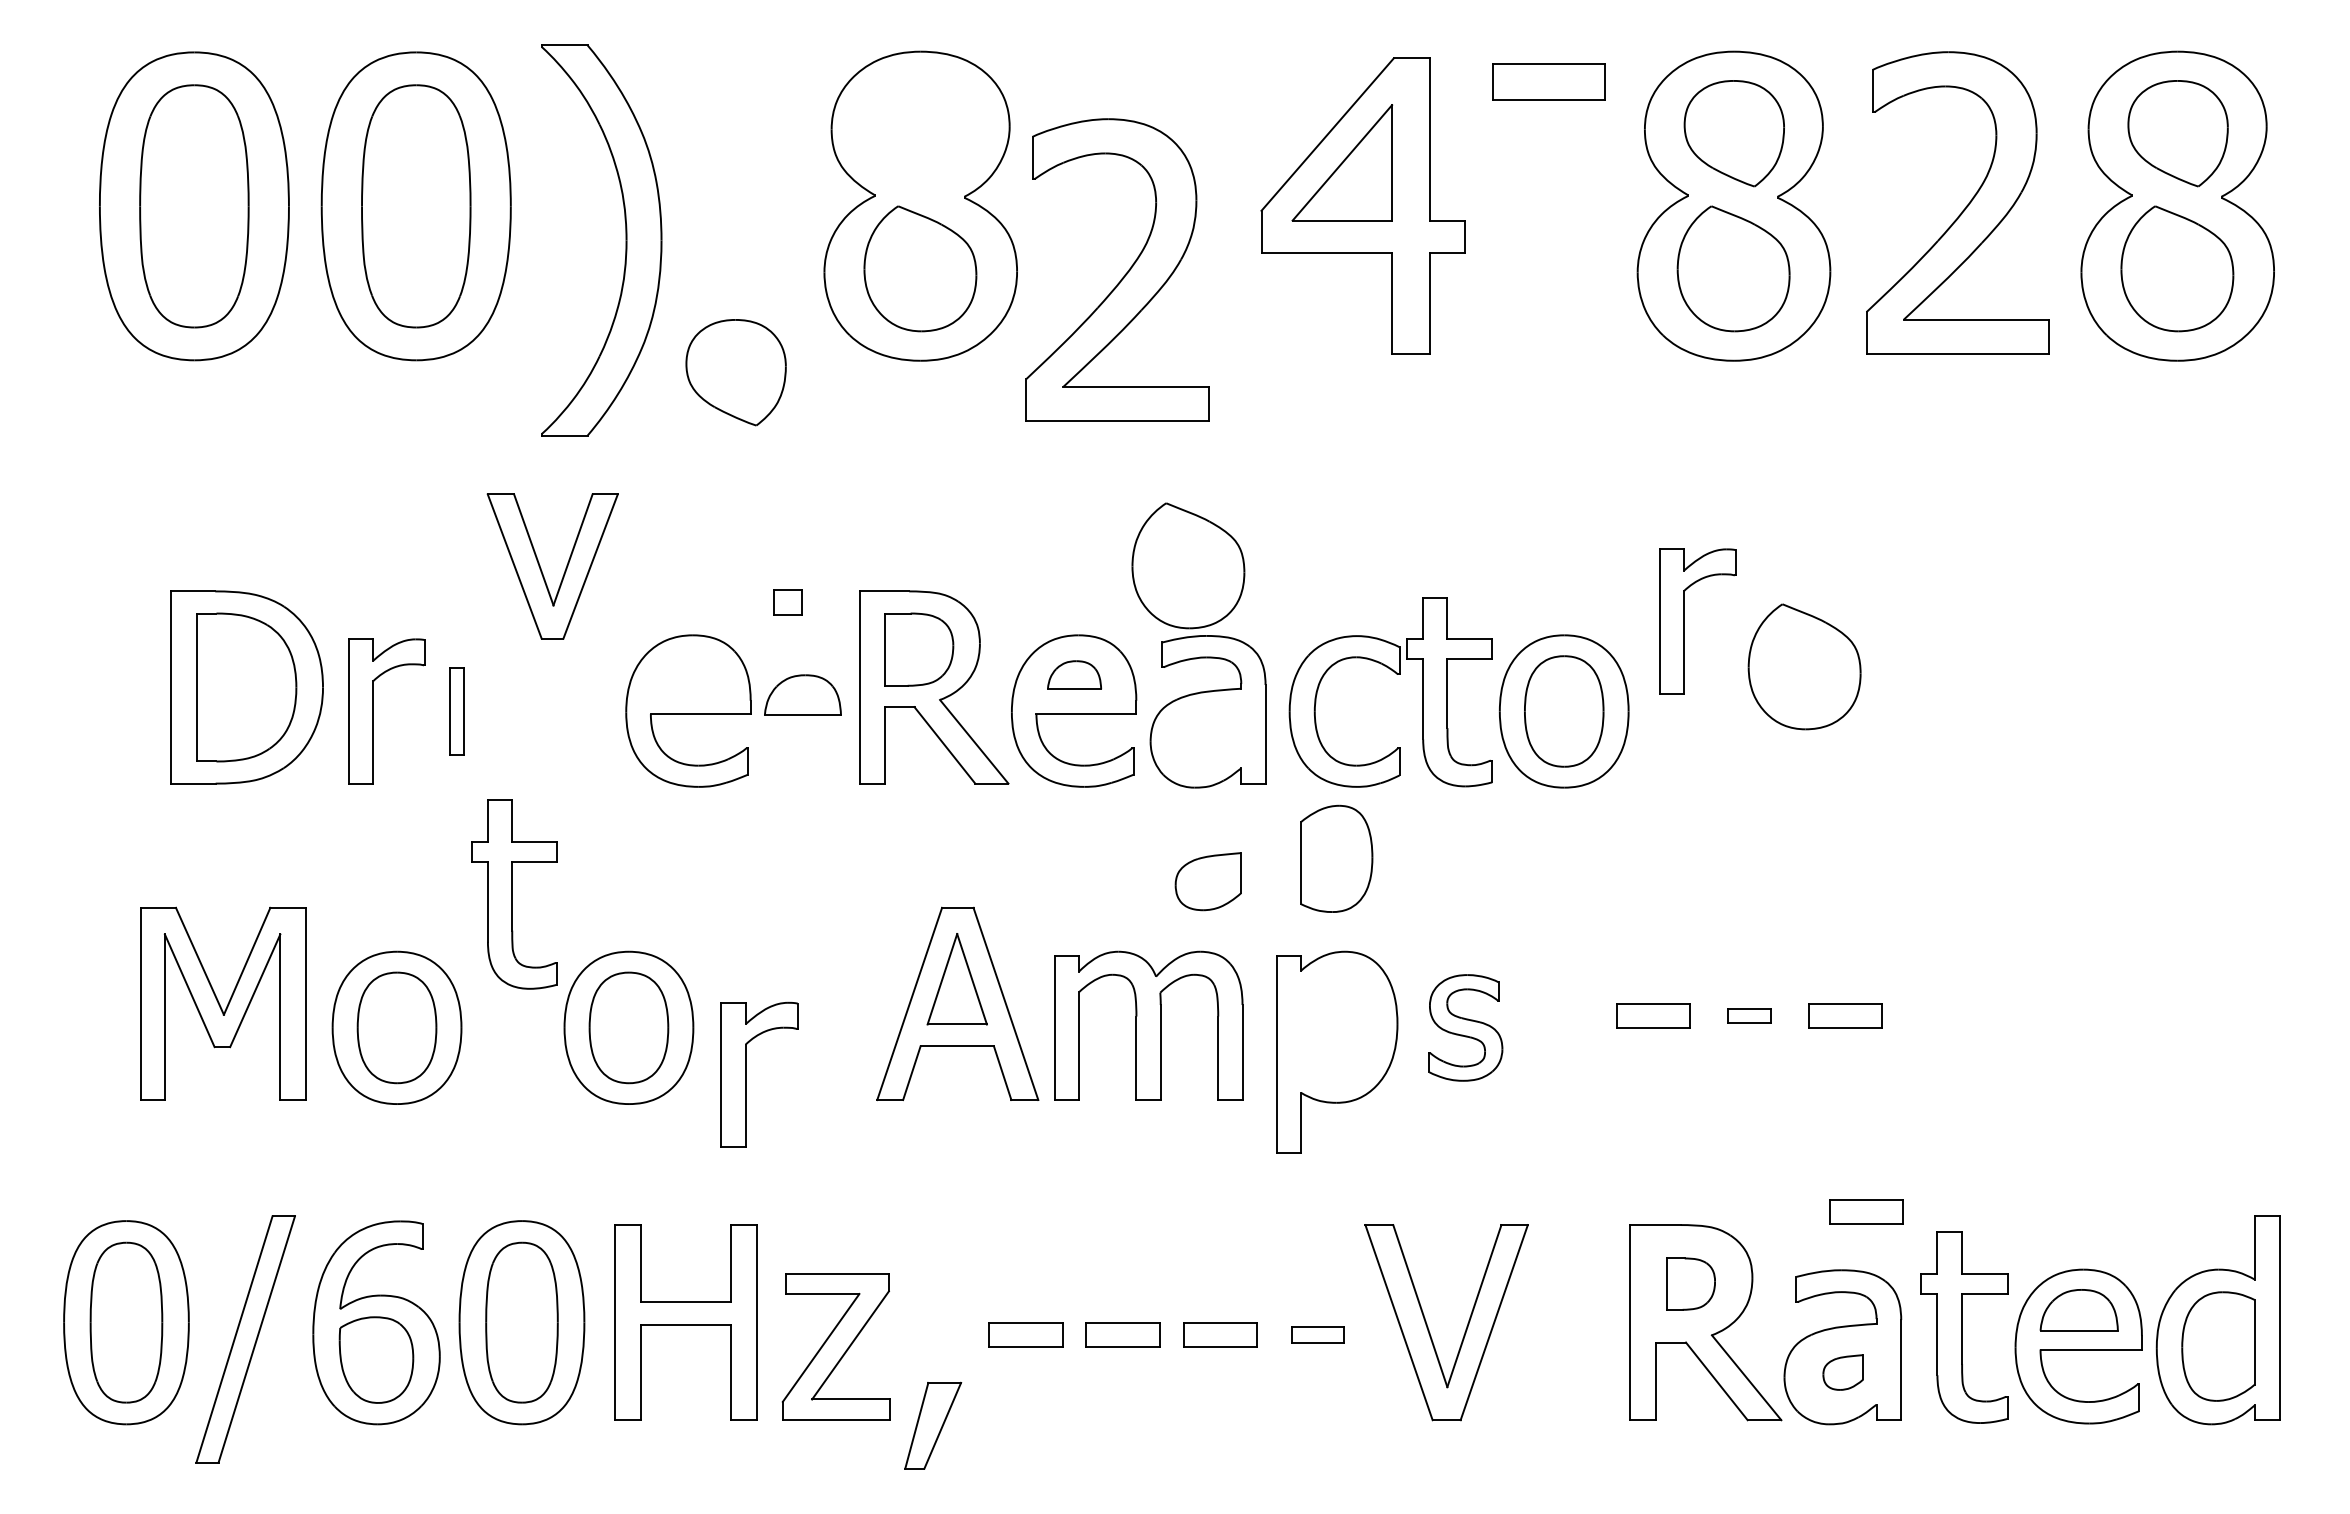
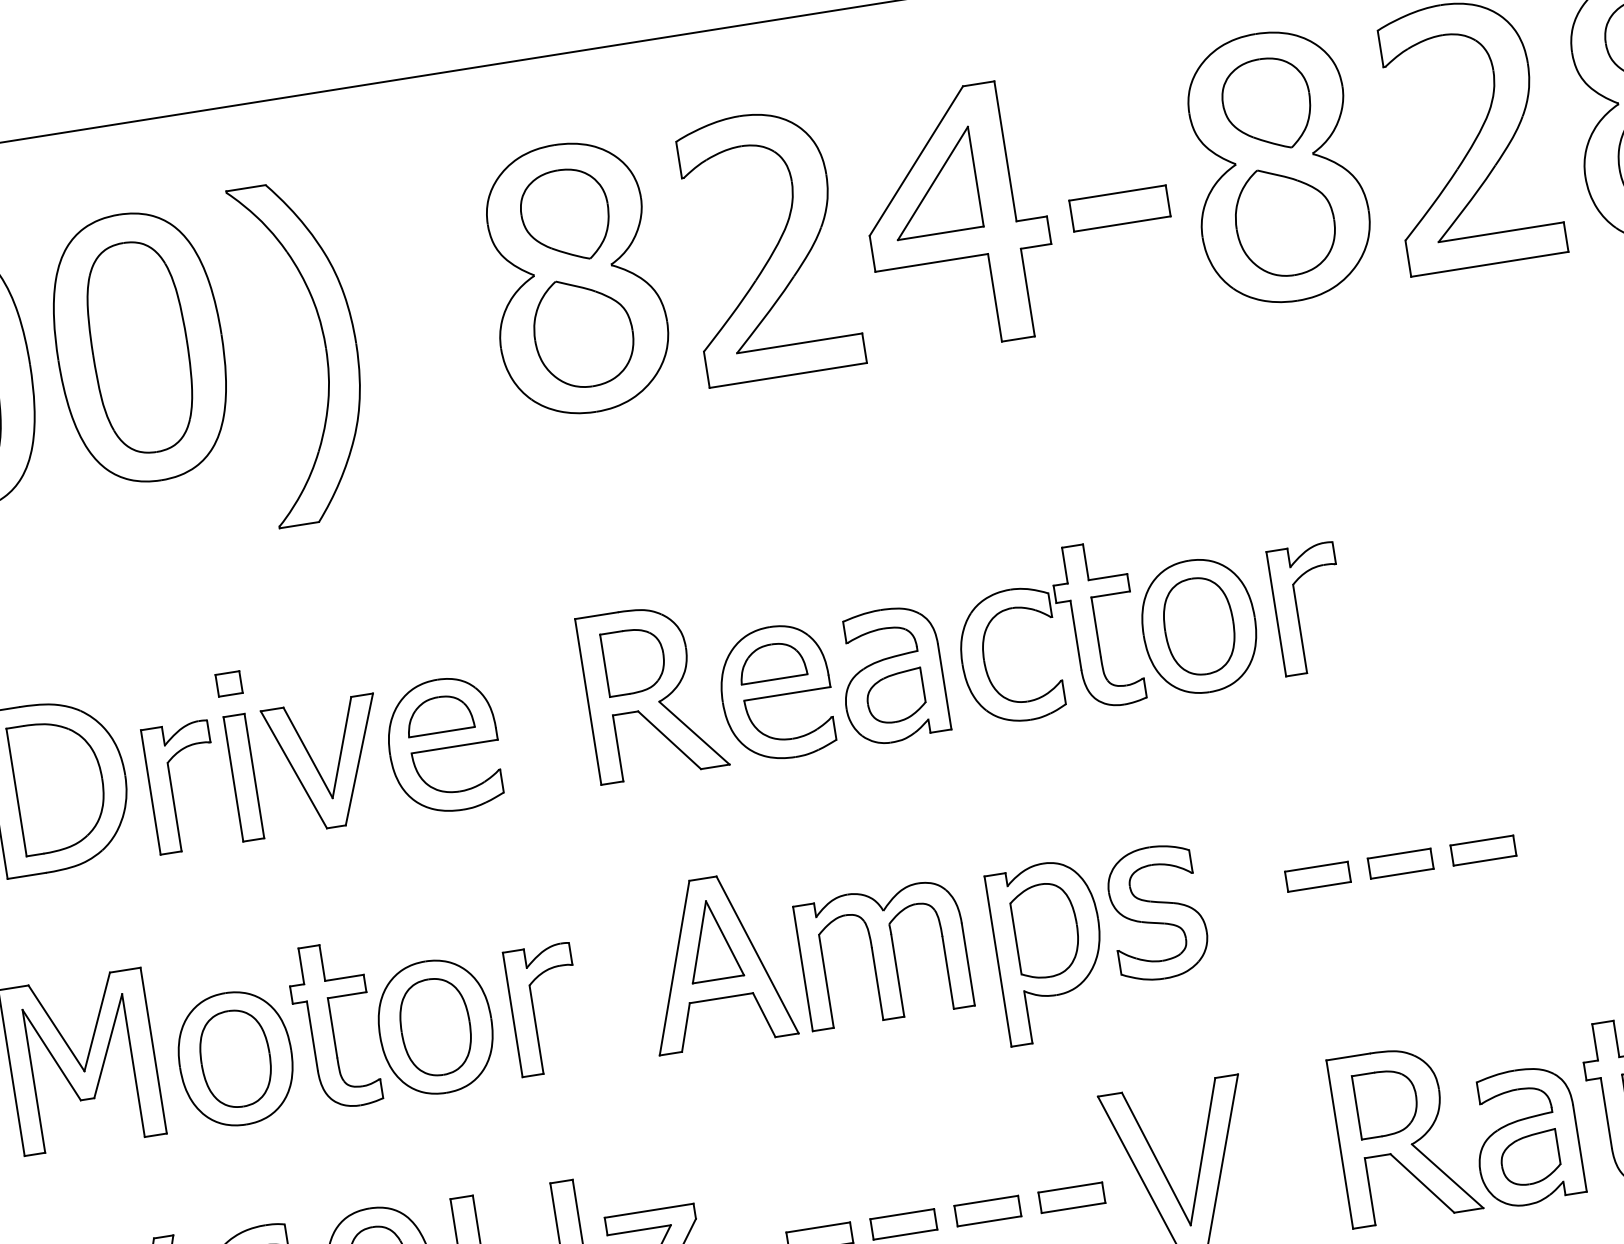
part: (1548, 81) -> (1119, 208), moved
part: (1124, 274) -> (774, 248), moved
part: (735, 372) -> (564, 215), moved
part: (1188, 565) -> (855, 551), removed
part: (542, 570) -> (318, 769), moved
part: (787, 602) -> (228, 683), moved
part: (1684, 621) -> (1297, 610), moved
part: (1804, 666) -> (1400, 554), removed
part: (1074, 674) -> (771, 661), size x1.43
part: (802, 694) -> (438, 714), moved
part: (456, 711) -> (243, 777), size x1.67
part: (1336, 858) -> (1045, 930), moved
part: (1207, 881) -> (894, 696), moved
part: (514, 894) -> (334, 1026), moved
part: (1749, 1015) -> (1400, 863), size x1.67
part: (1465, 1027) -> (1157, 912), size x1.43
part: (746, 1074) -> (534, 1011), moved
part: (1866, 1211) -> (1528, 1016), removed
part: (1690, 1283) -> (1386, 1102), size x1.43
part: (1317, 1334) -> (1071, 1197), size x1.43
part: (1843, 1372) -> (1530, 1158), size x1.67

